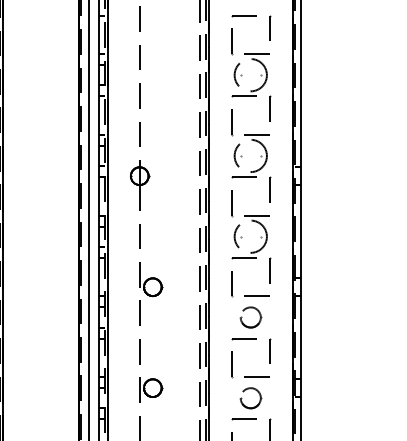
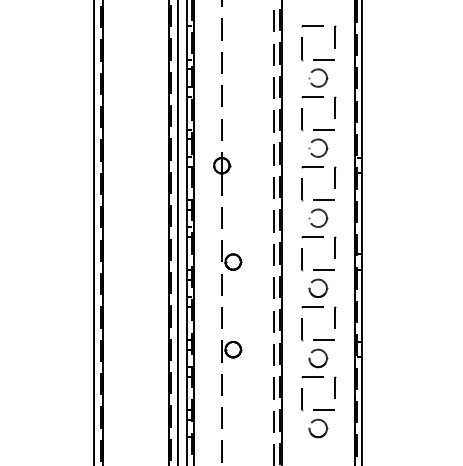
circle: (249, 74) -> (317, 77), size x0.62
circle: (249, 155) -> (317, 147), size x0.62
circle: (249, 236) -> (317, 218), size x0.62

